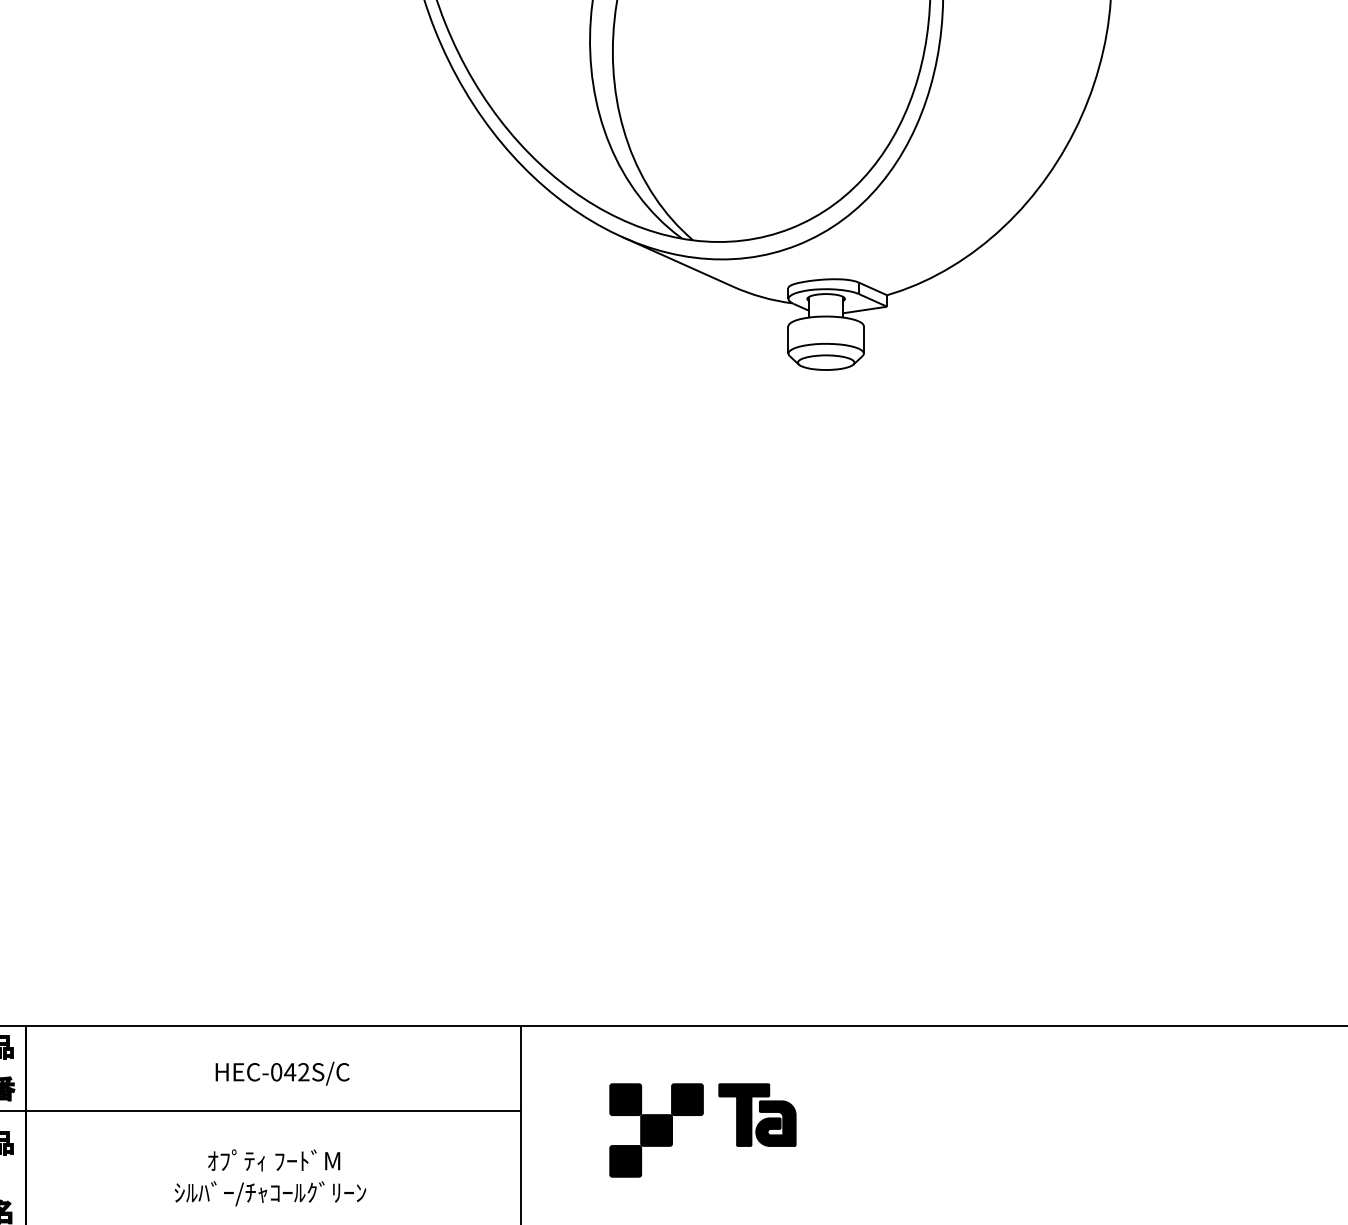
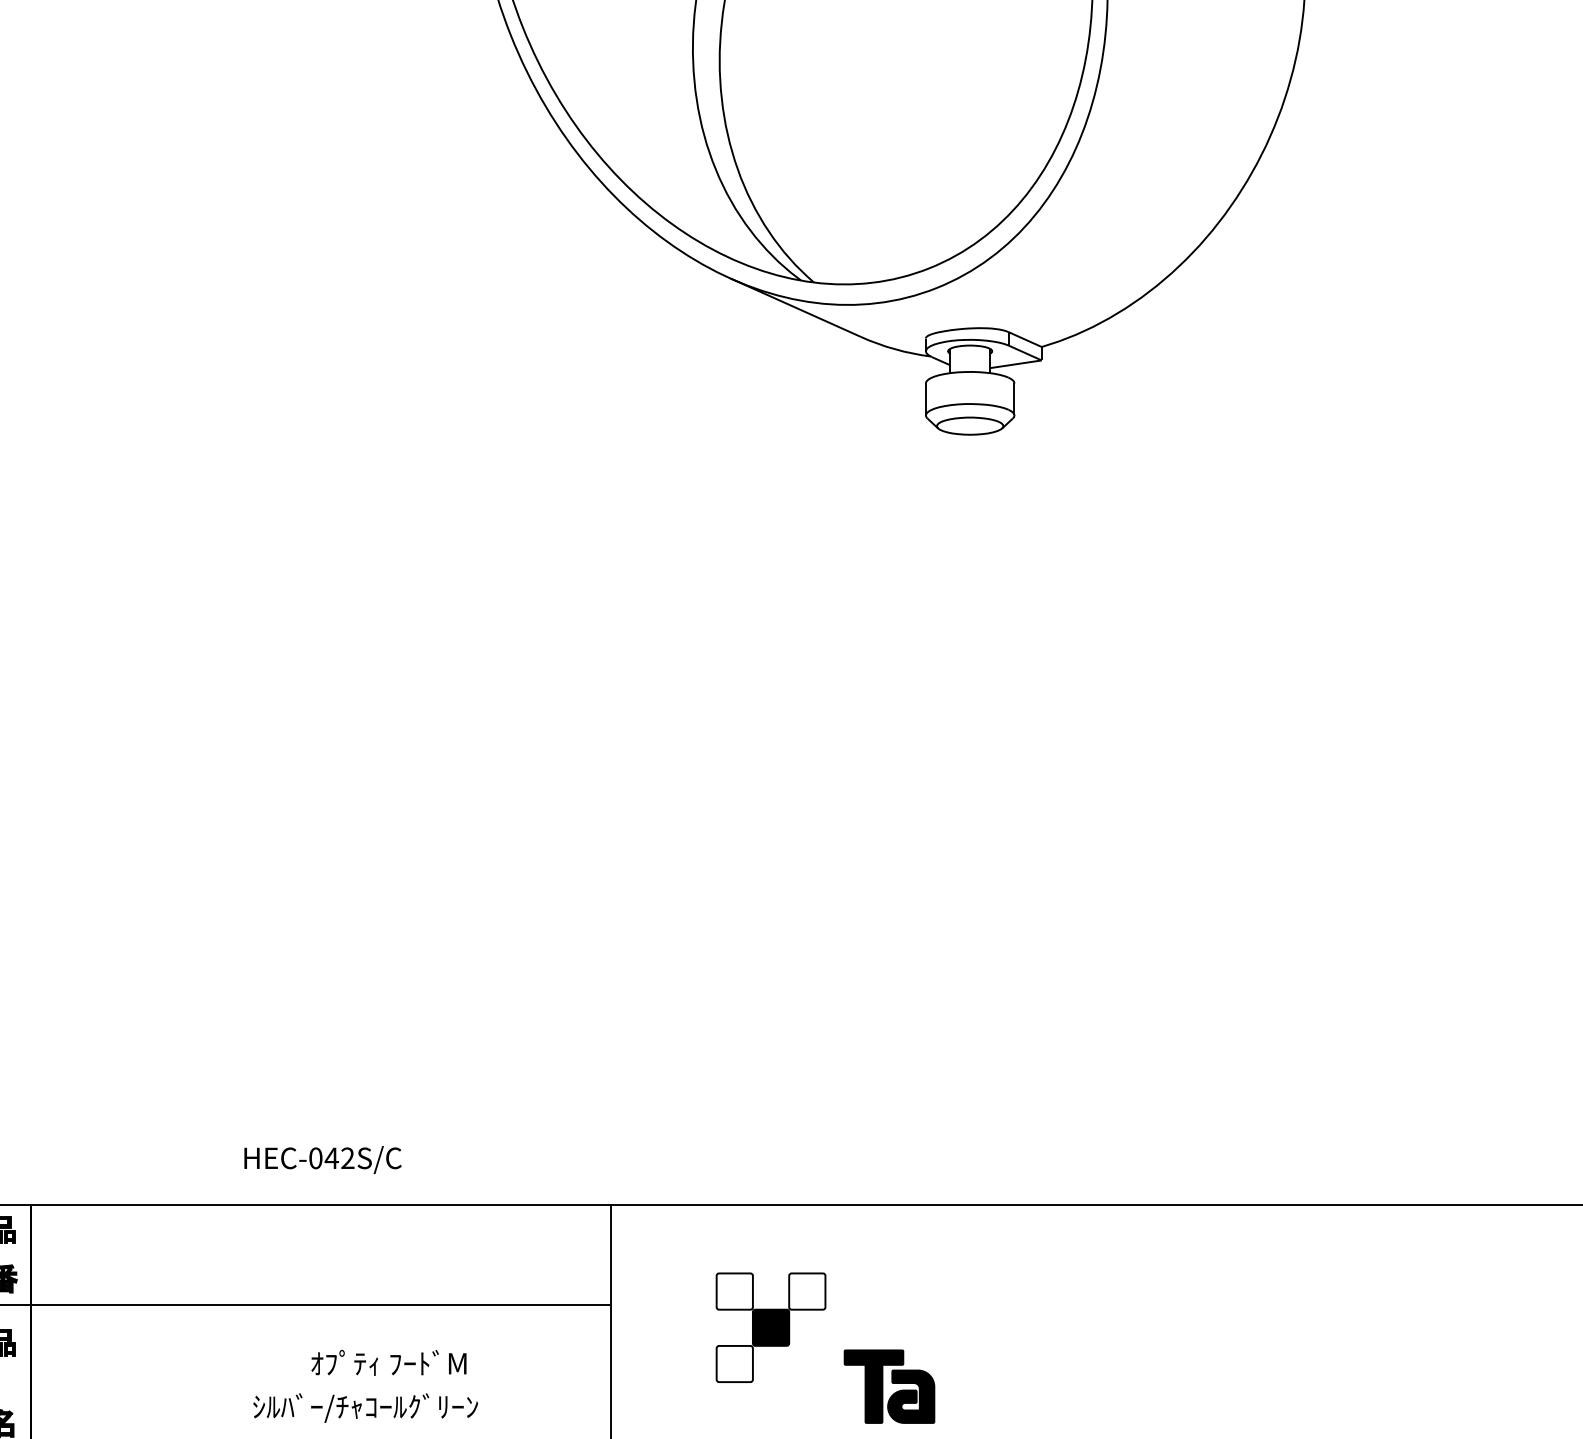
text: (282, 1074) -> (322, 1160), moved
fill: (625, 1099) -> (734, 1291), removed
fill: (687, 1099) -> (807, 1291), removed
part: (757, 1114) -> (889, 1386), moved
text: (273, 1160) -> (388, 1362), moved
fill: (625, 1160) -> (734, 1363), removed
text: (270, 1193) -> (365, 1407), moved

